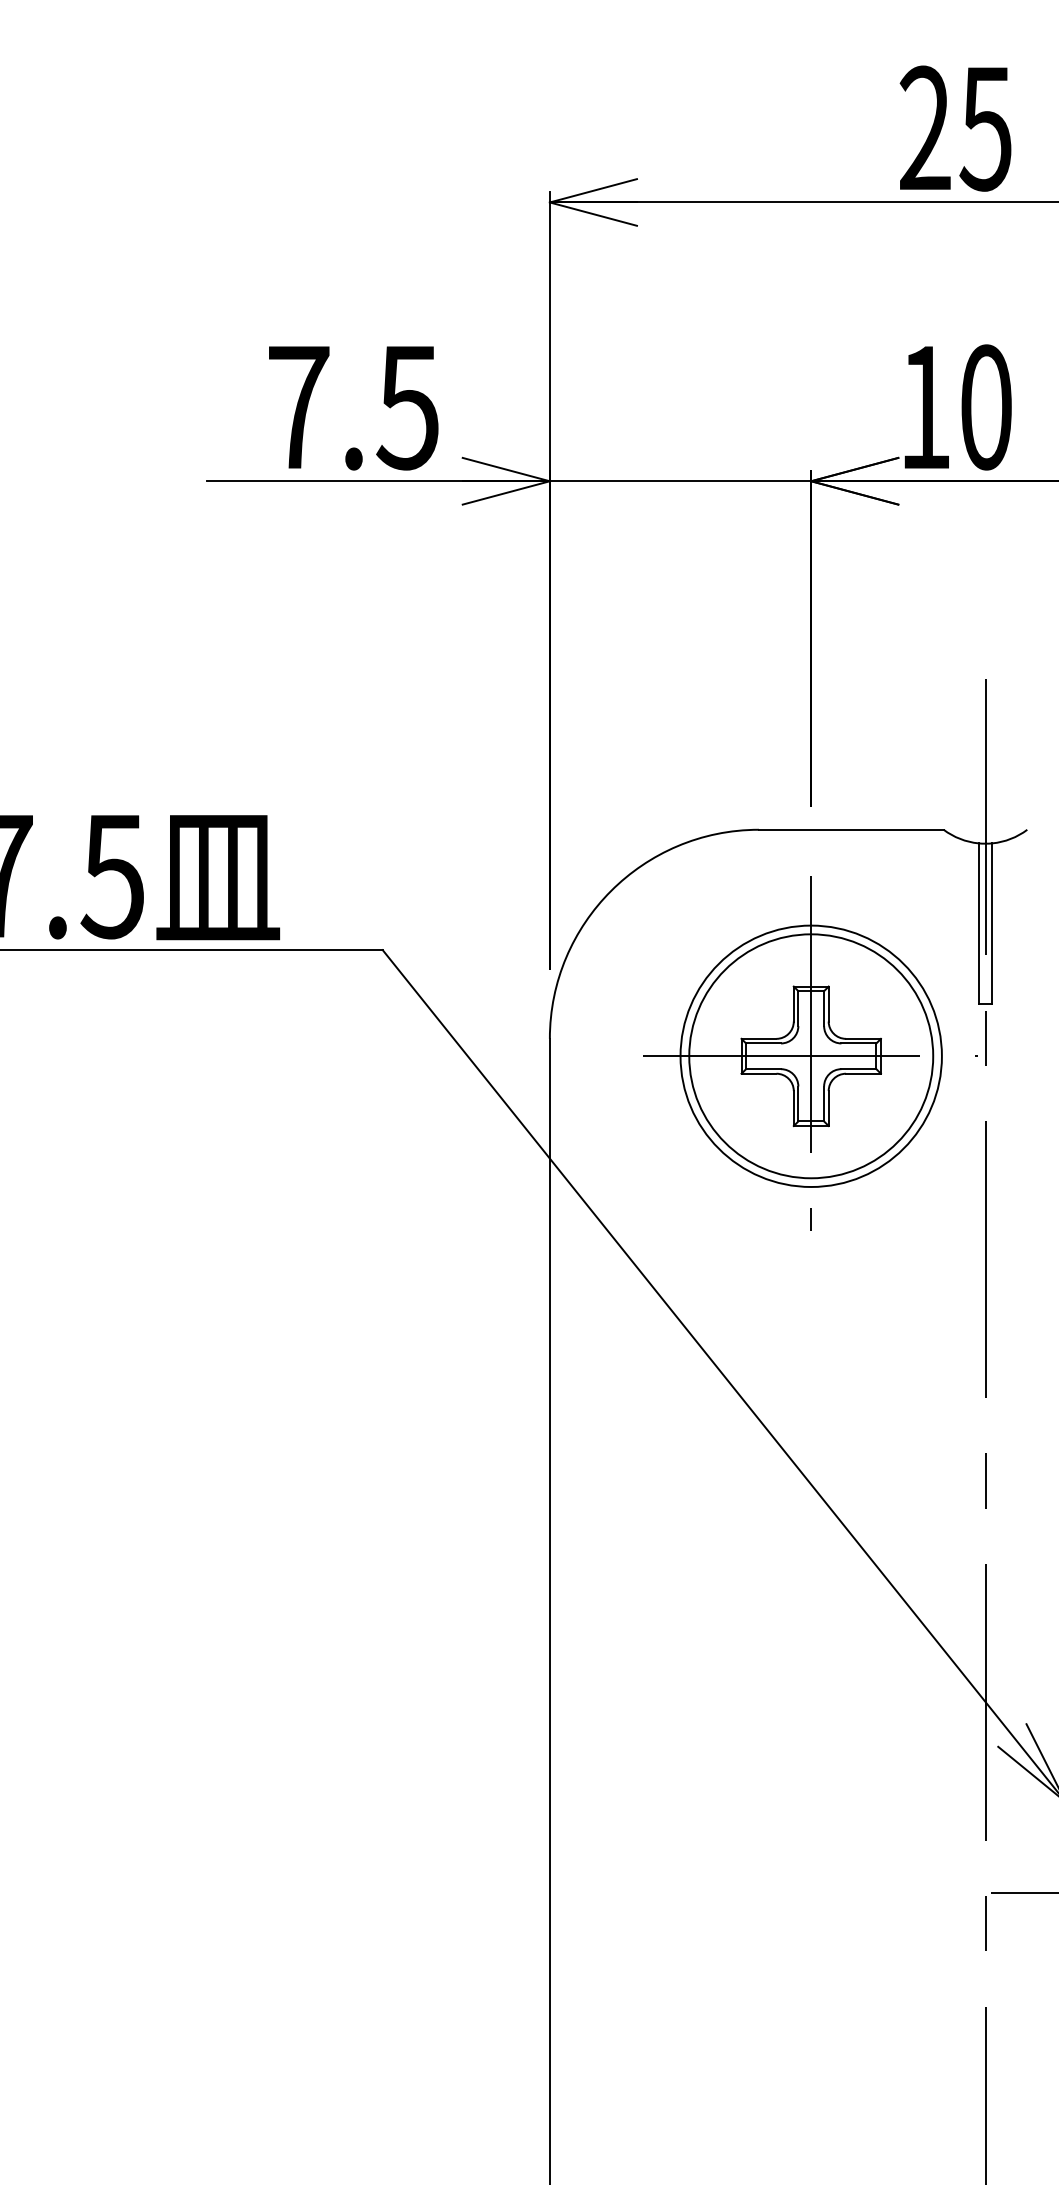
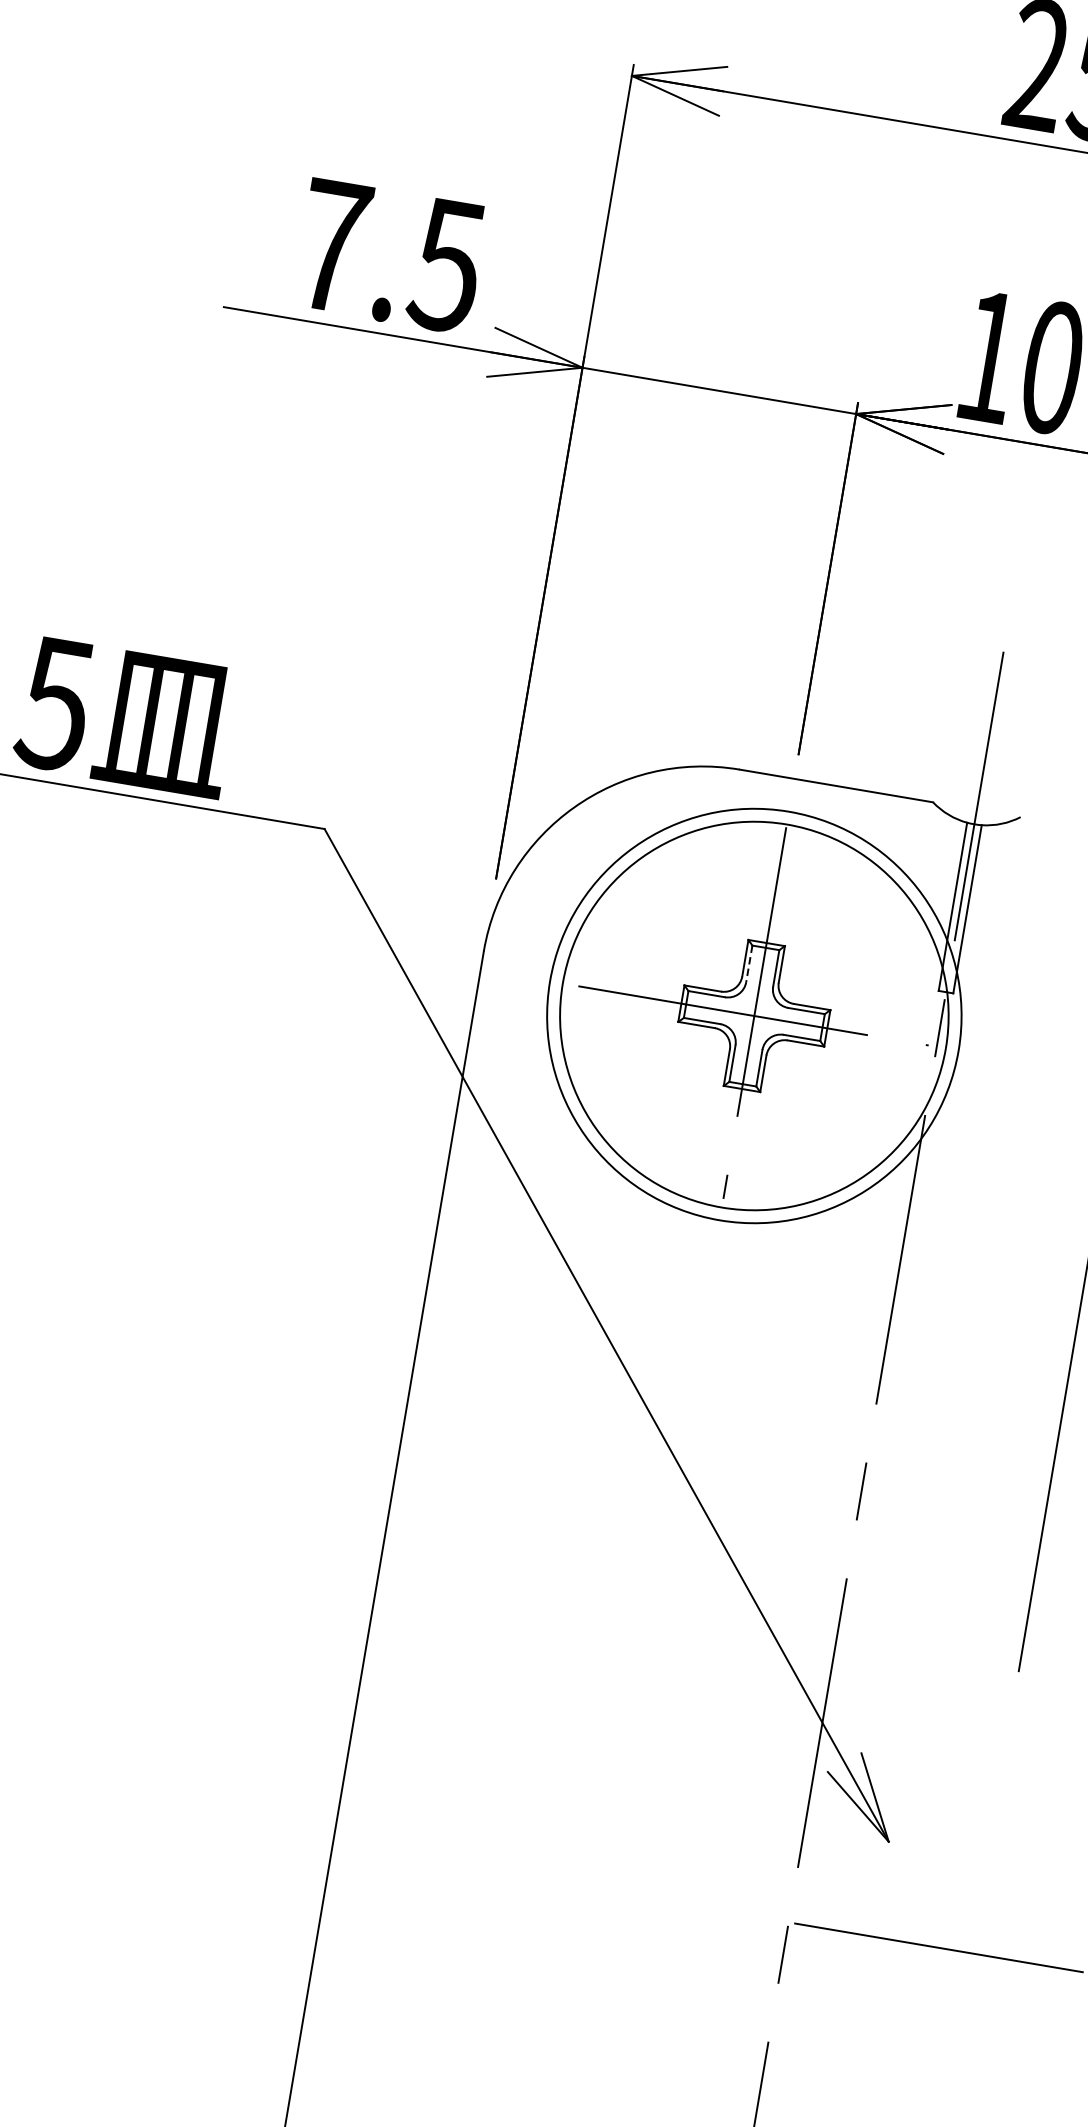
line: (798, 1009) -> (749, 964), solid -> dashed
circle: (810, 1055) -> (753, 1015), size x1.4
circle: (811, 1056) -> (754, 1016), size x1.6

